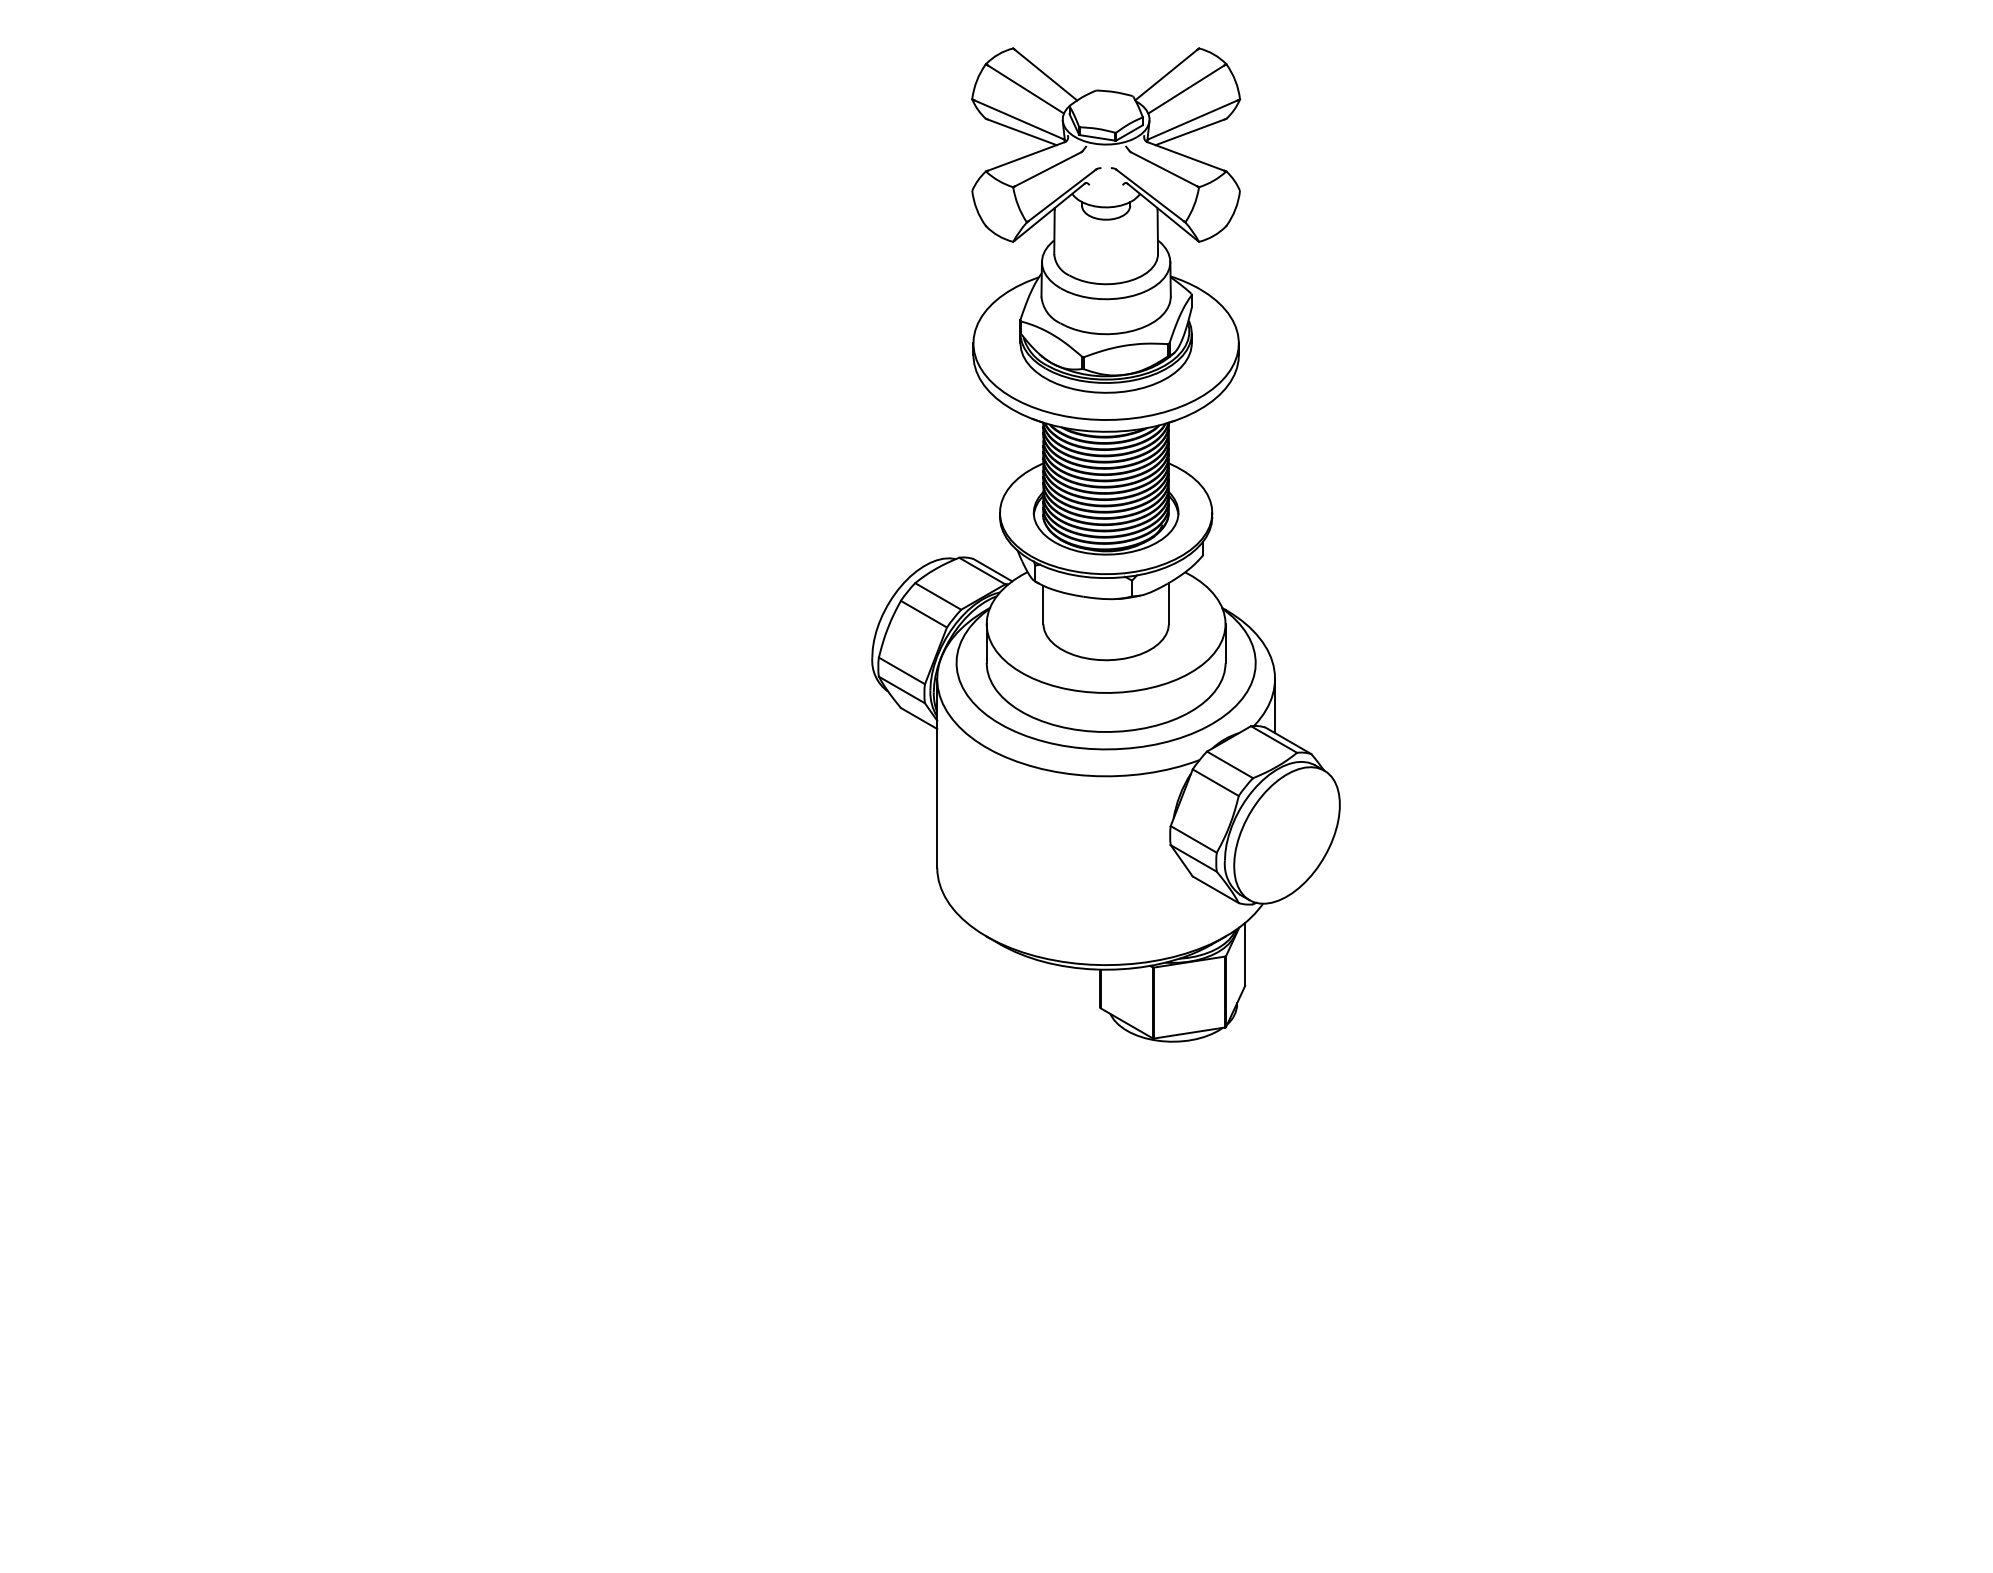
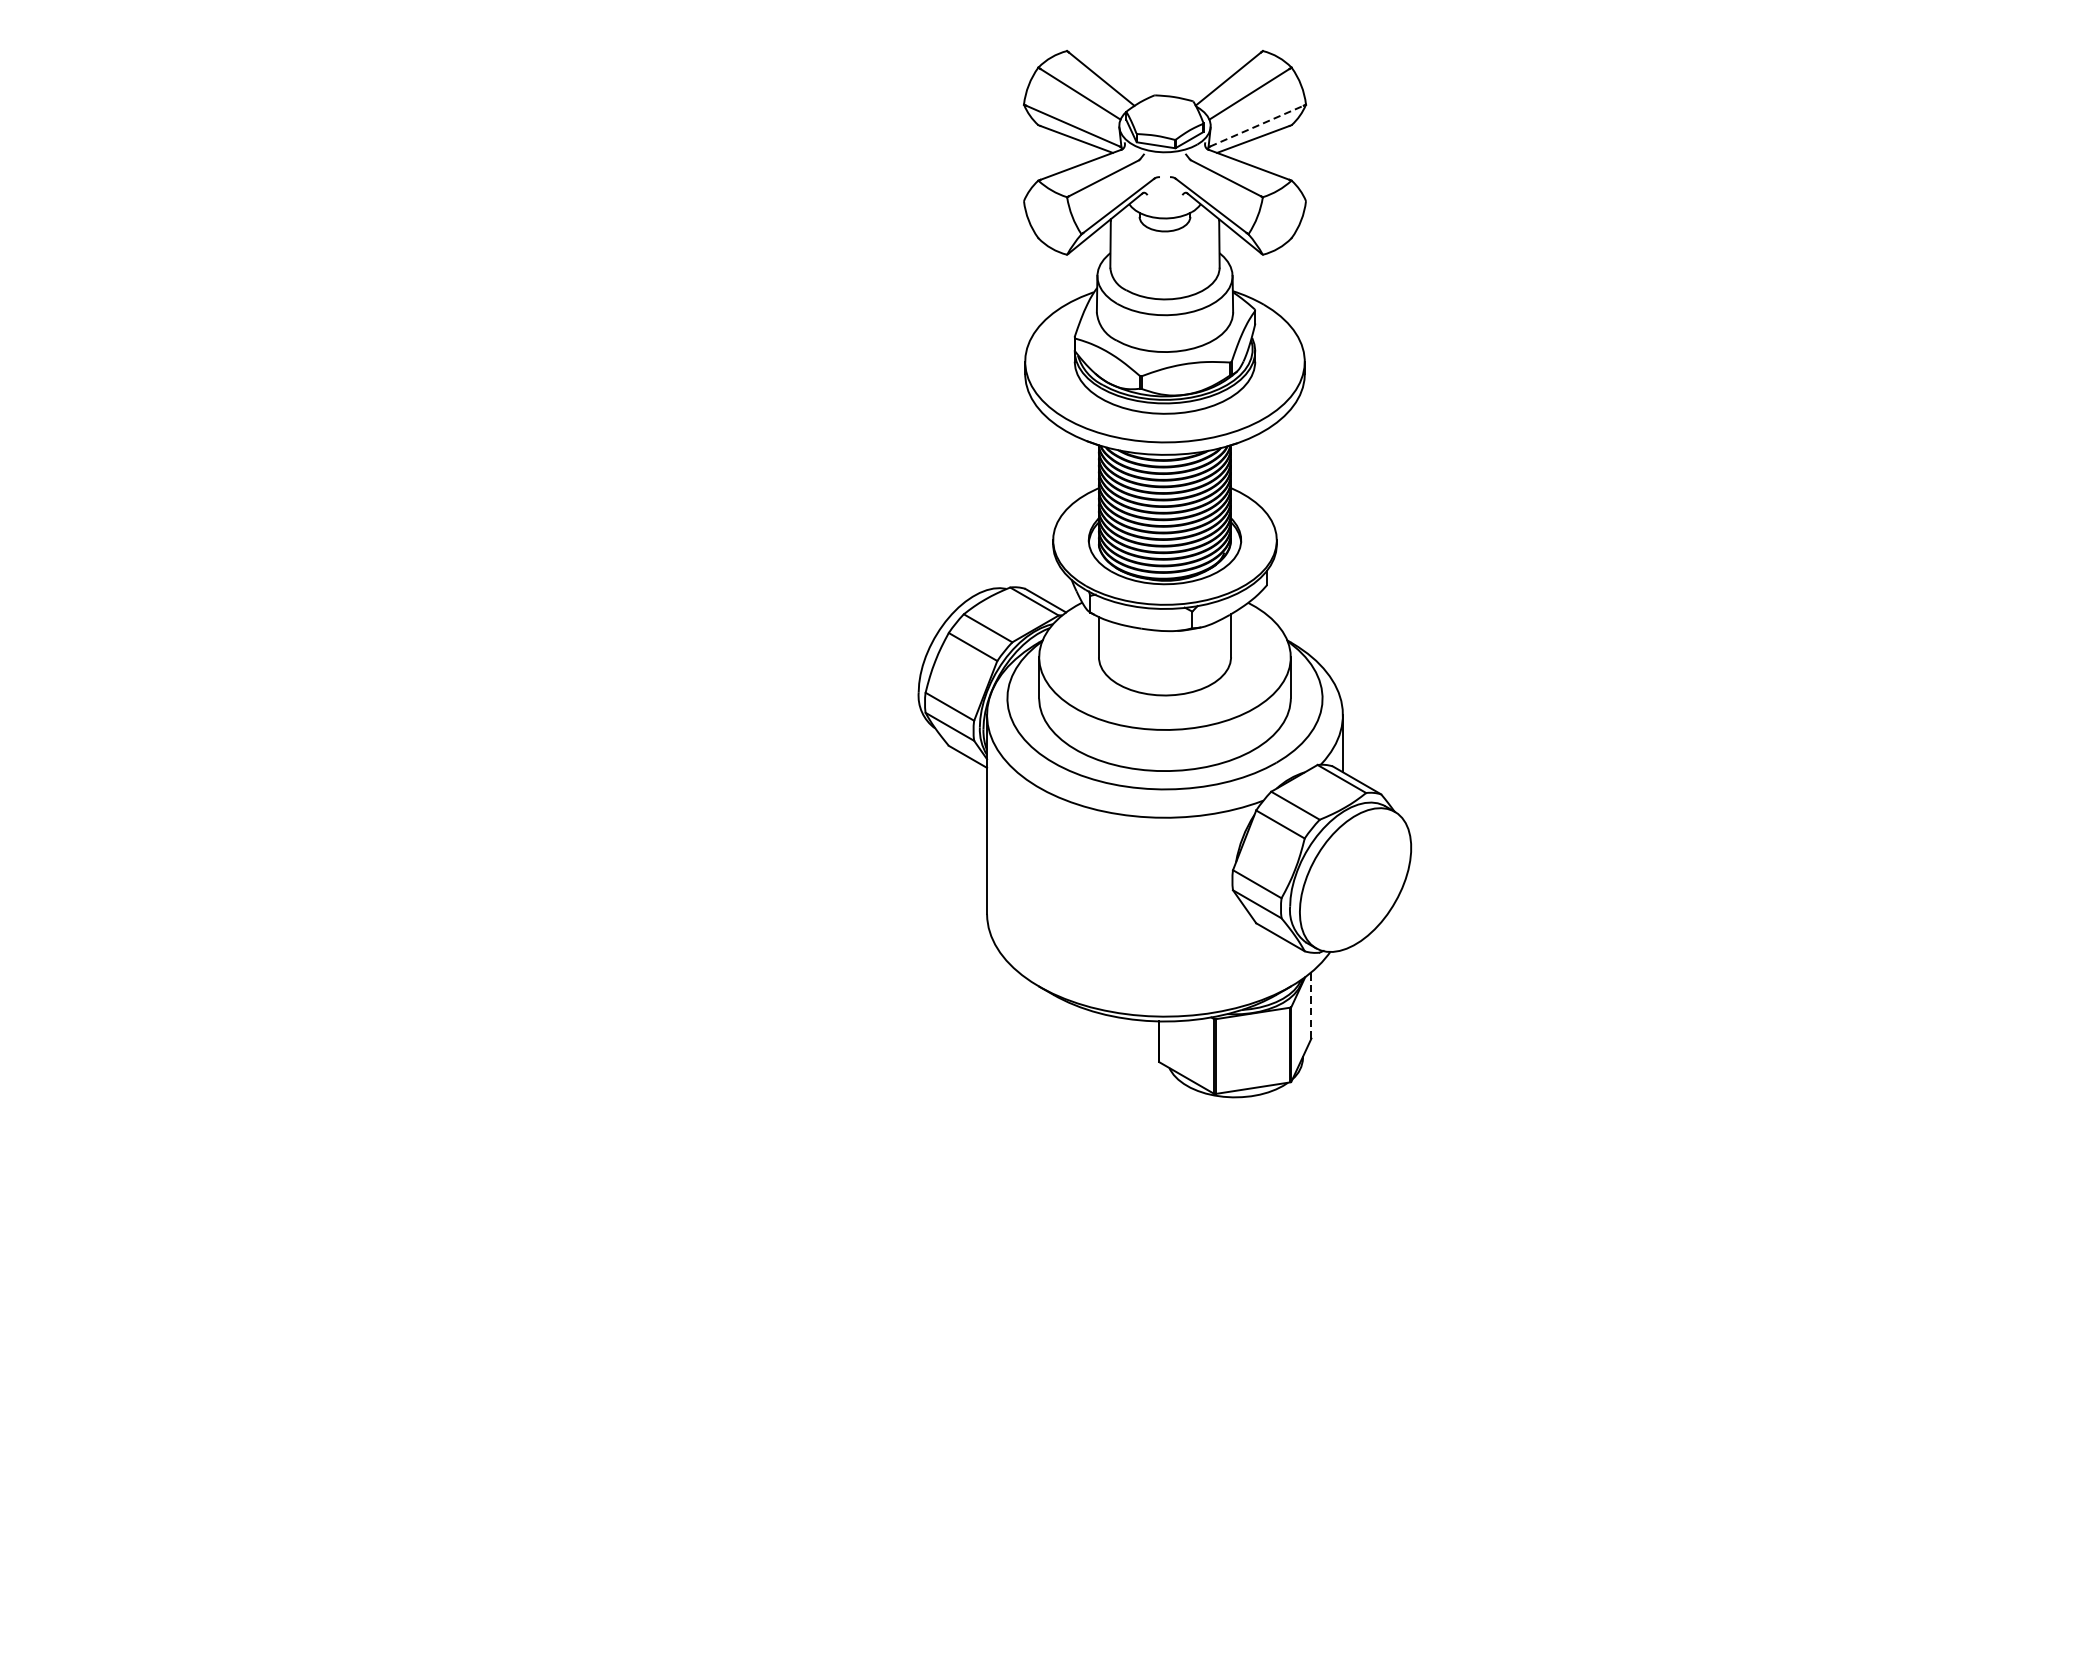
line: (1193, 119) -> (1257, 125), solid -> dashed
line: (1245, 953) -> (1311, 1004), solid -> dashed

